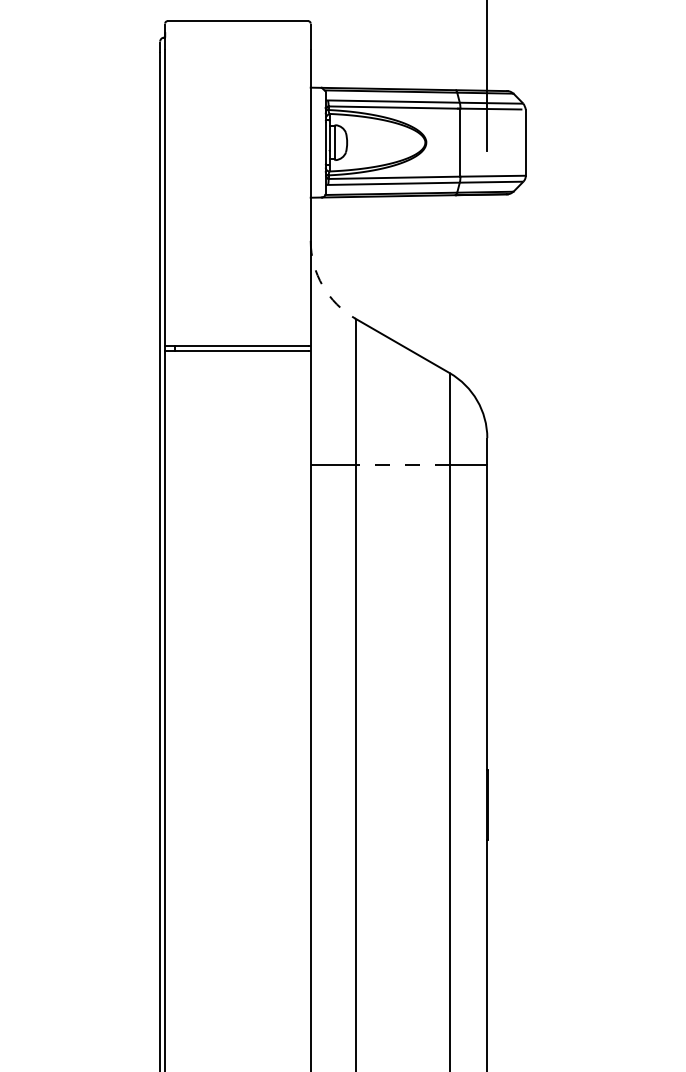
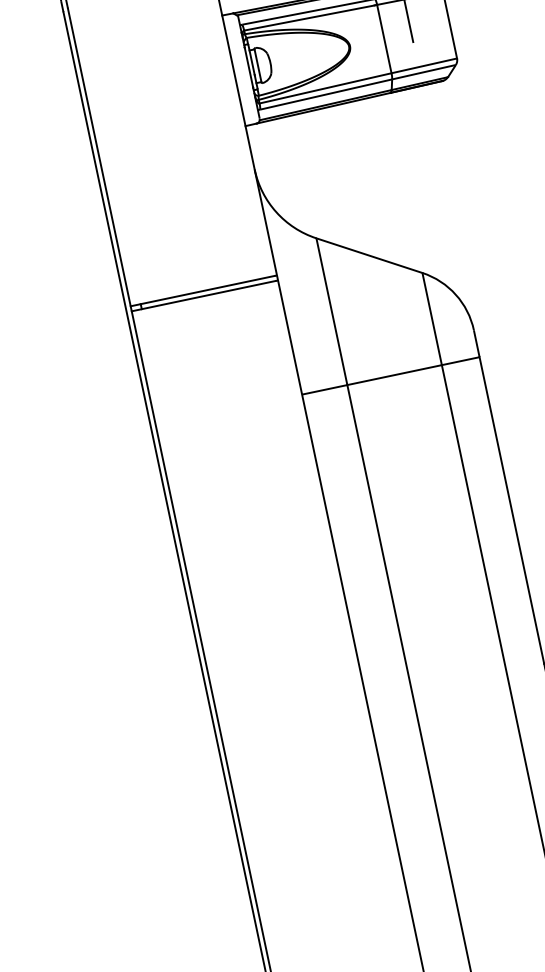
arc: (322, 285) -> (275, 211), dashed -> solid
line: (402, 464) -> (394, 374), dashed -> solid

